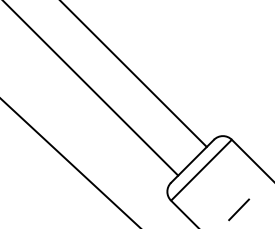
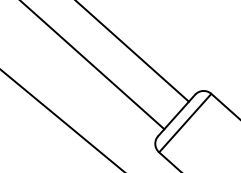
line: (239, 209) -> (221, 156), removed

